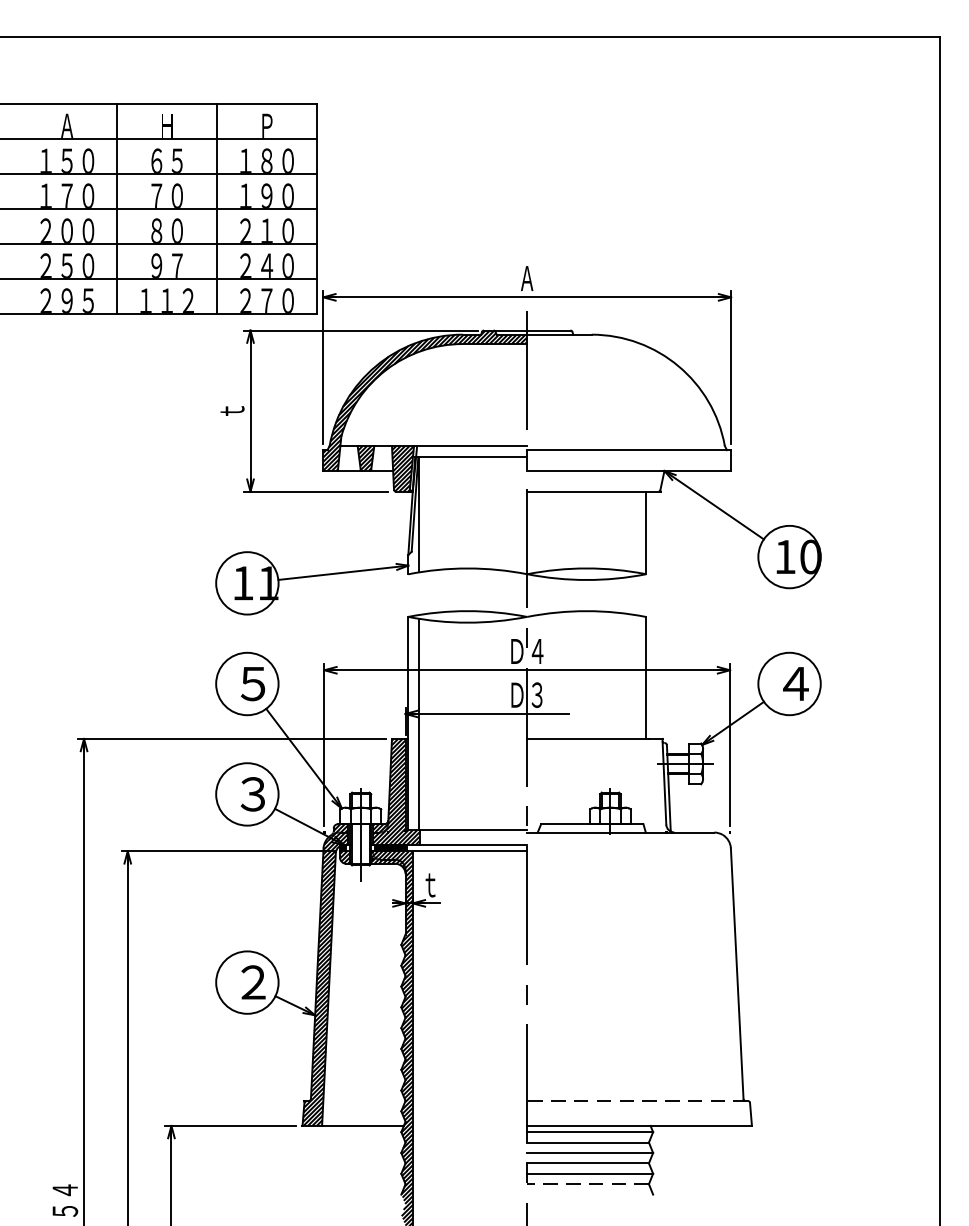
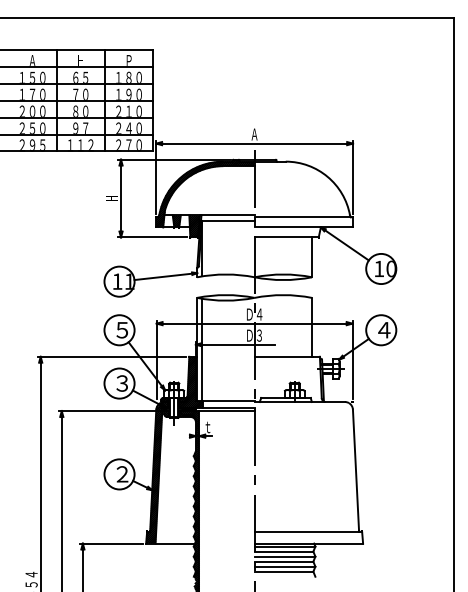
text: (232, 411) -> (112, 198), ｔ -> Ｈ
line: (636, 1100) -> (307, 531), dashed -> solid
line: (587, 1183) -> (283, 571), dashed -> solid

